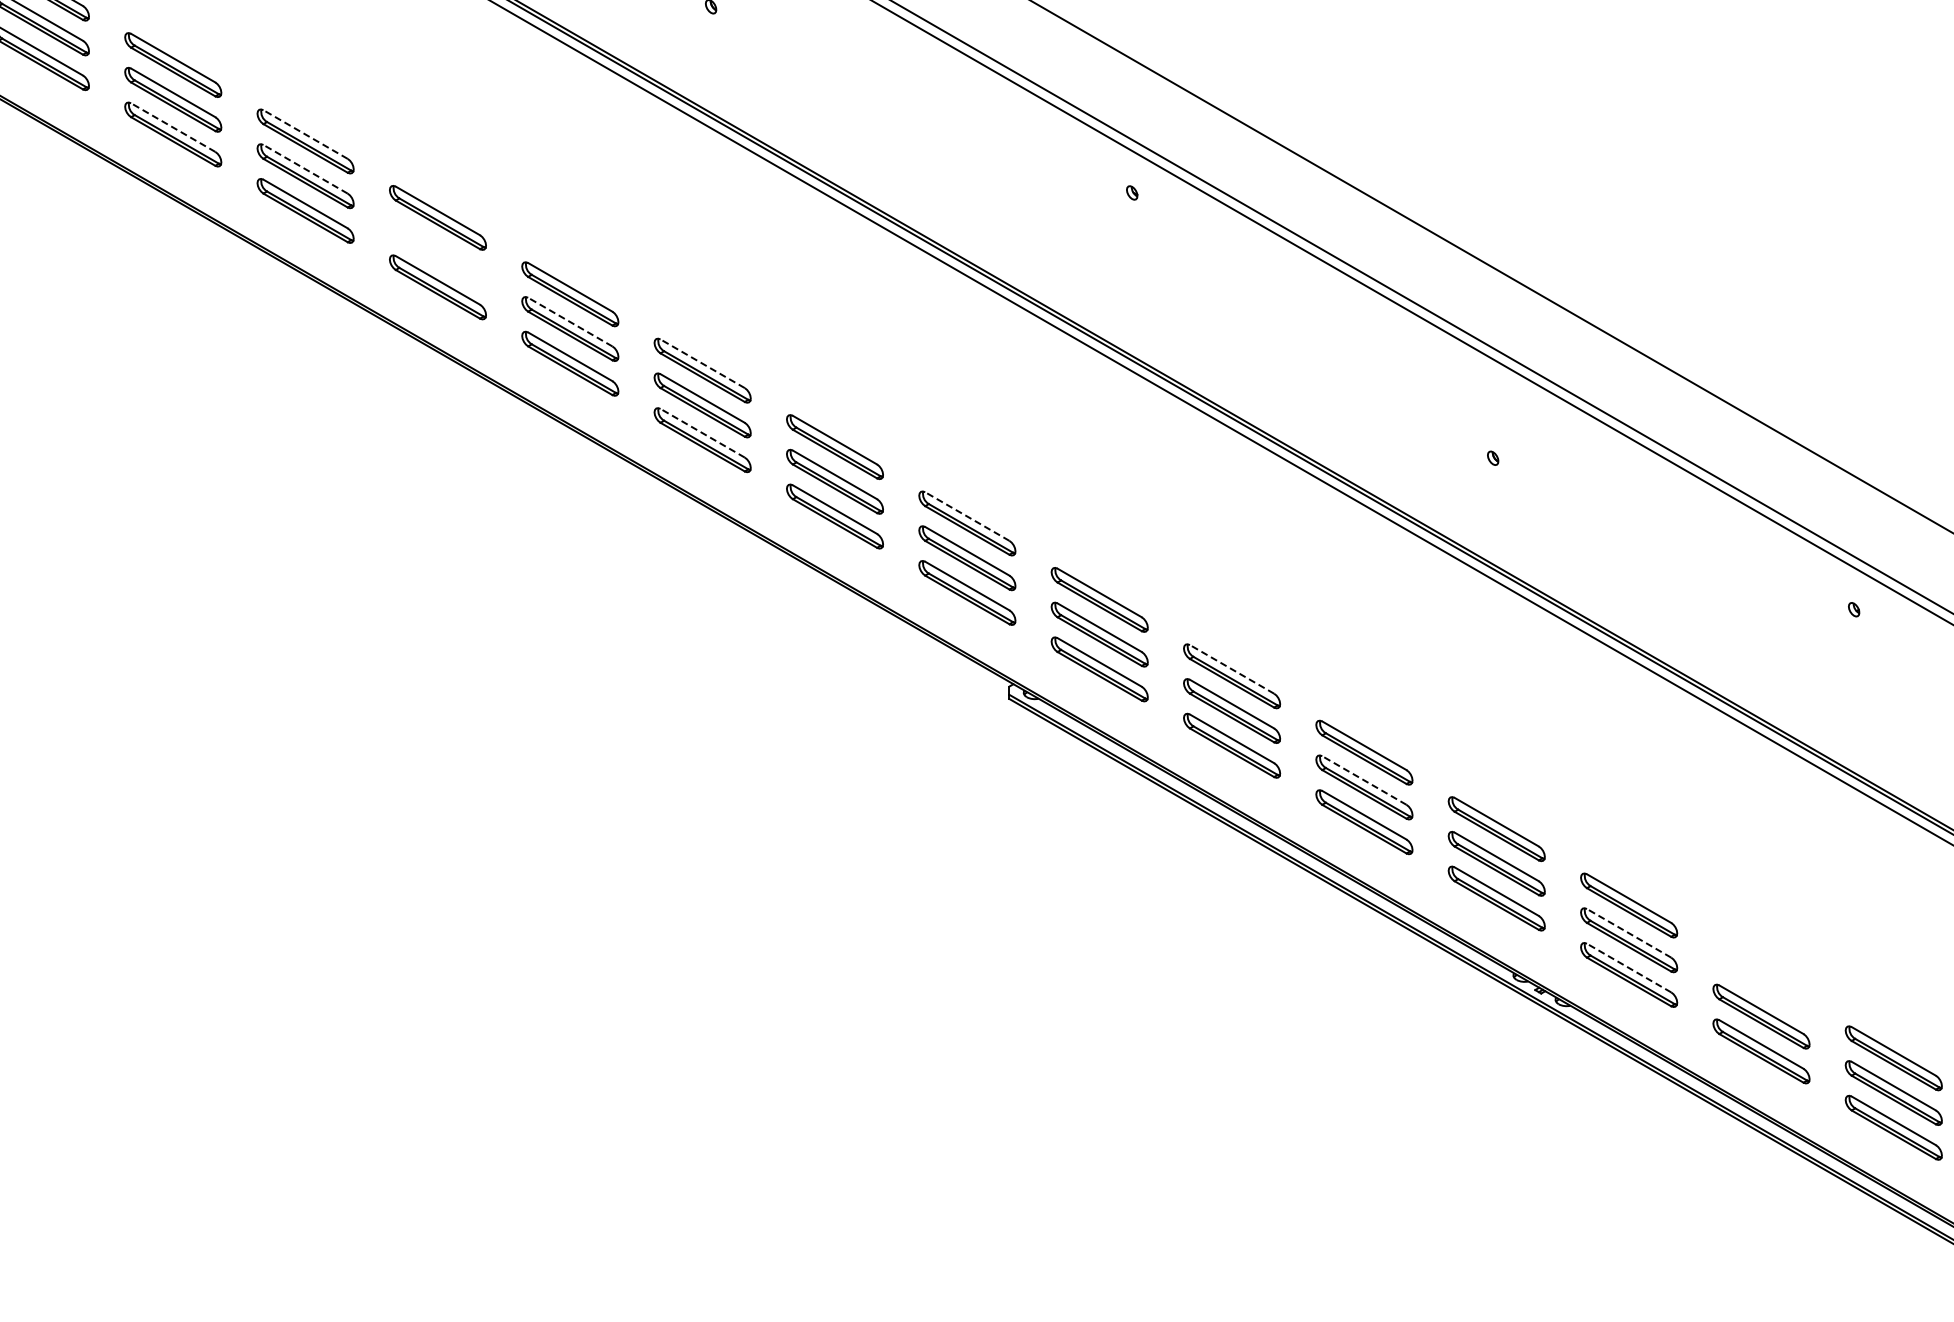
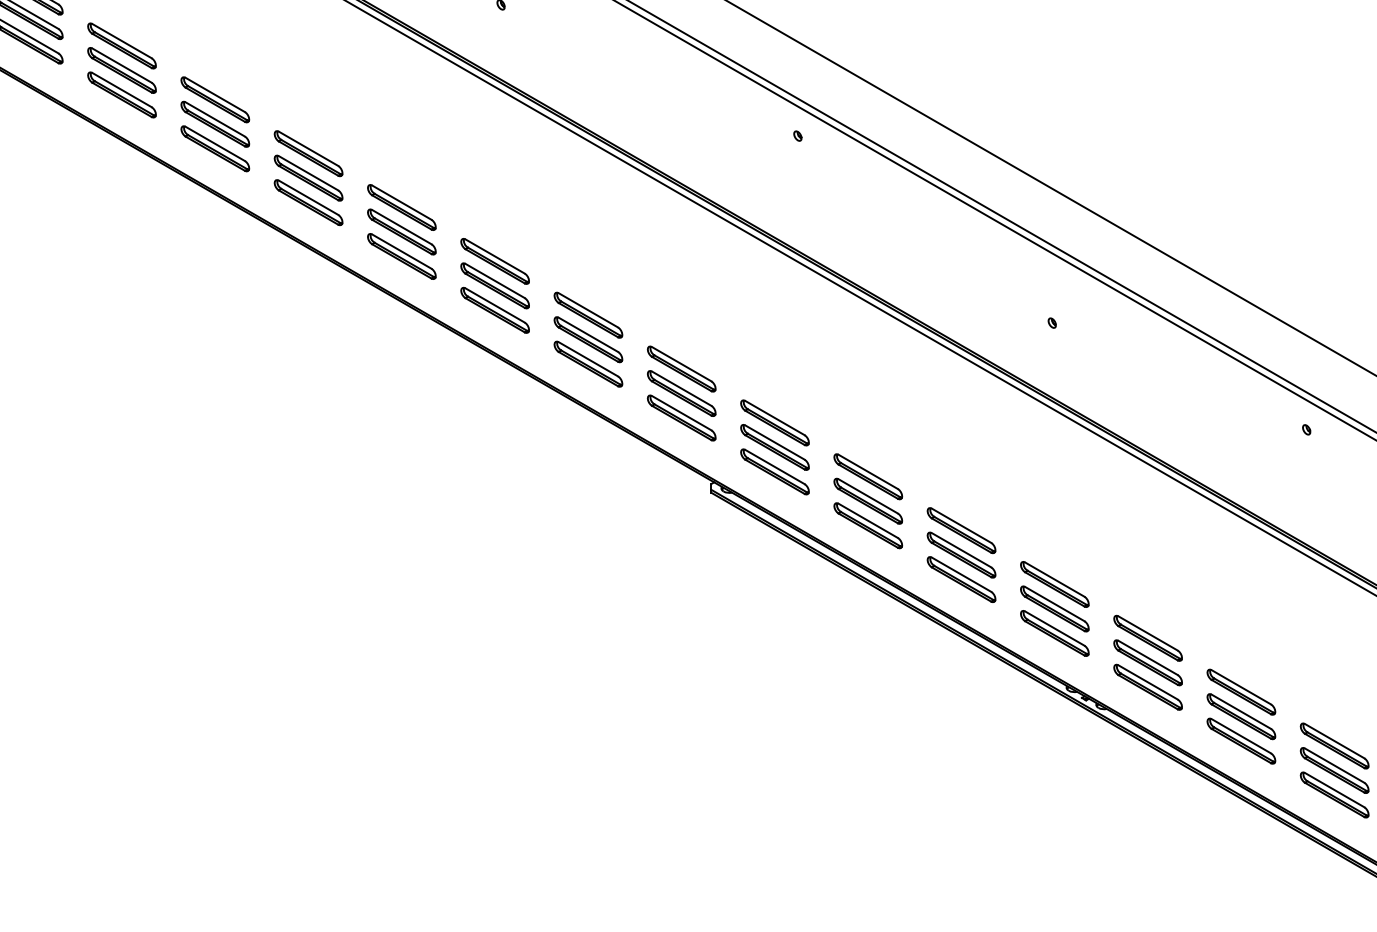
line: (173, 127) -> (122, 89), dashed -> solid
line: (305, 134) -> (215, 94), dashed -> solid
line: (305, 169) -> (215, 119), dashed -> solid
part: (437, 252) -> (308, 178), added
line: (570, 322) -> (401, 227), dashed -> solid
line: (702, 363) -> (495, 256), dashed -> solid
line: (702, 433) -> (495, 305), dashed -> solid
line: (967, 516) -> (681, 364), dashed -> solid
line: (1232, 669) -> (868, 471), dashed -> solid
line: (1364, 780) -> (961, 550), dashed -> solid
line: (1629, 933) -> (1148, 658), dashed -> solid
line: (1629, 968) -> (1148, 682), dashed -> solid
part: (1761, 981) -> (1241, 691), added

